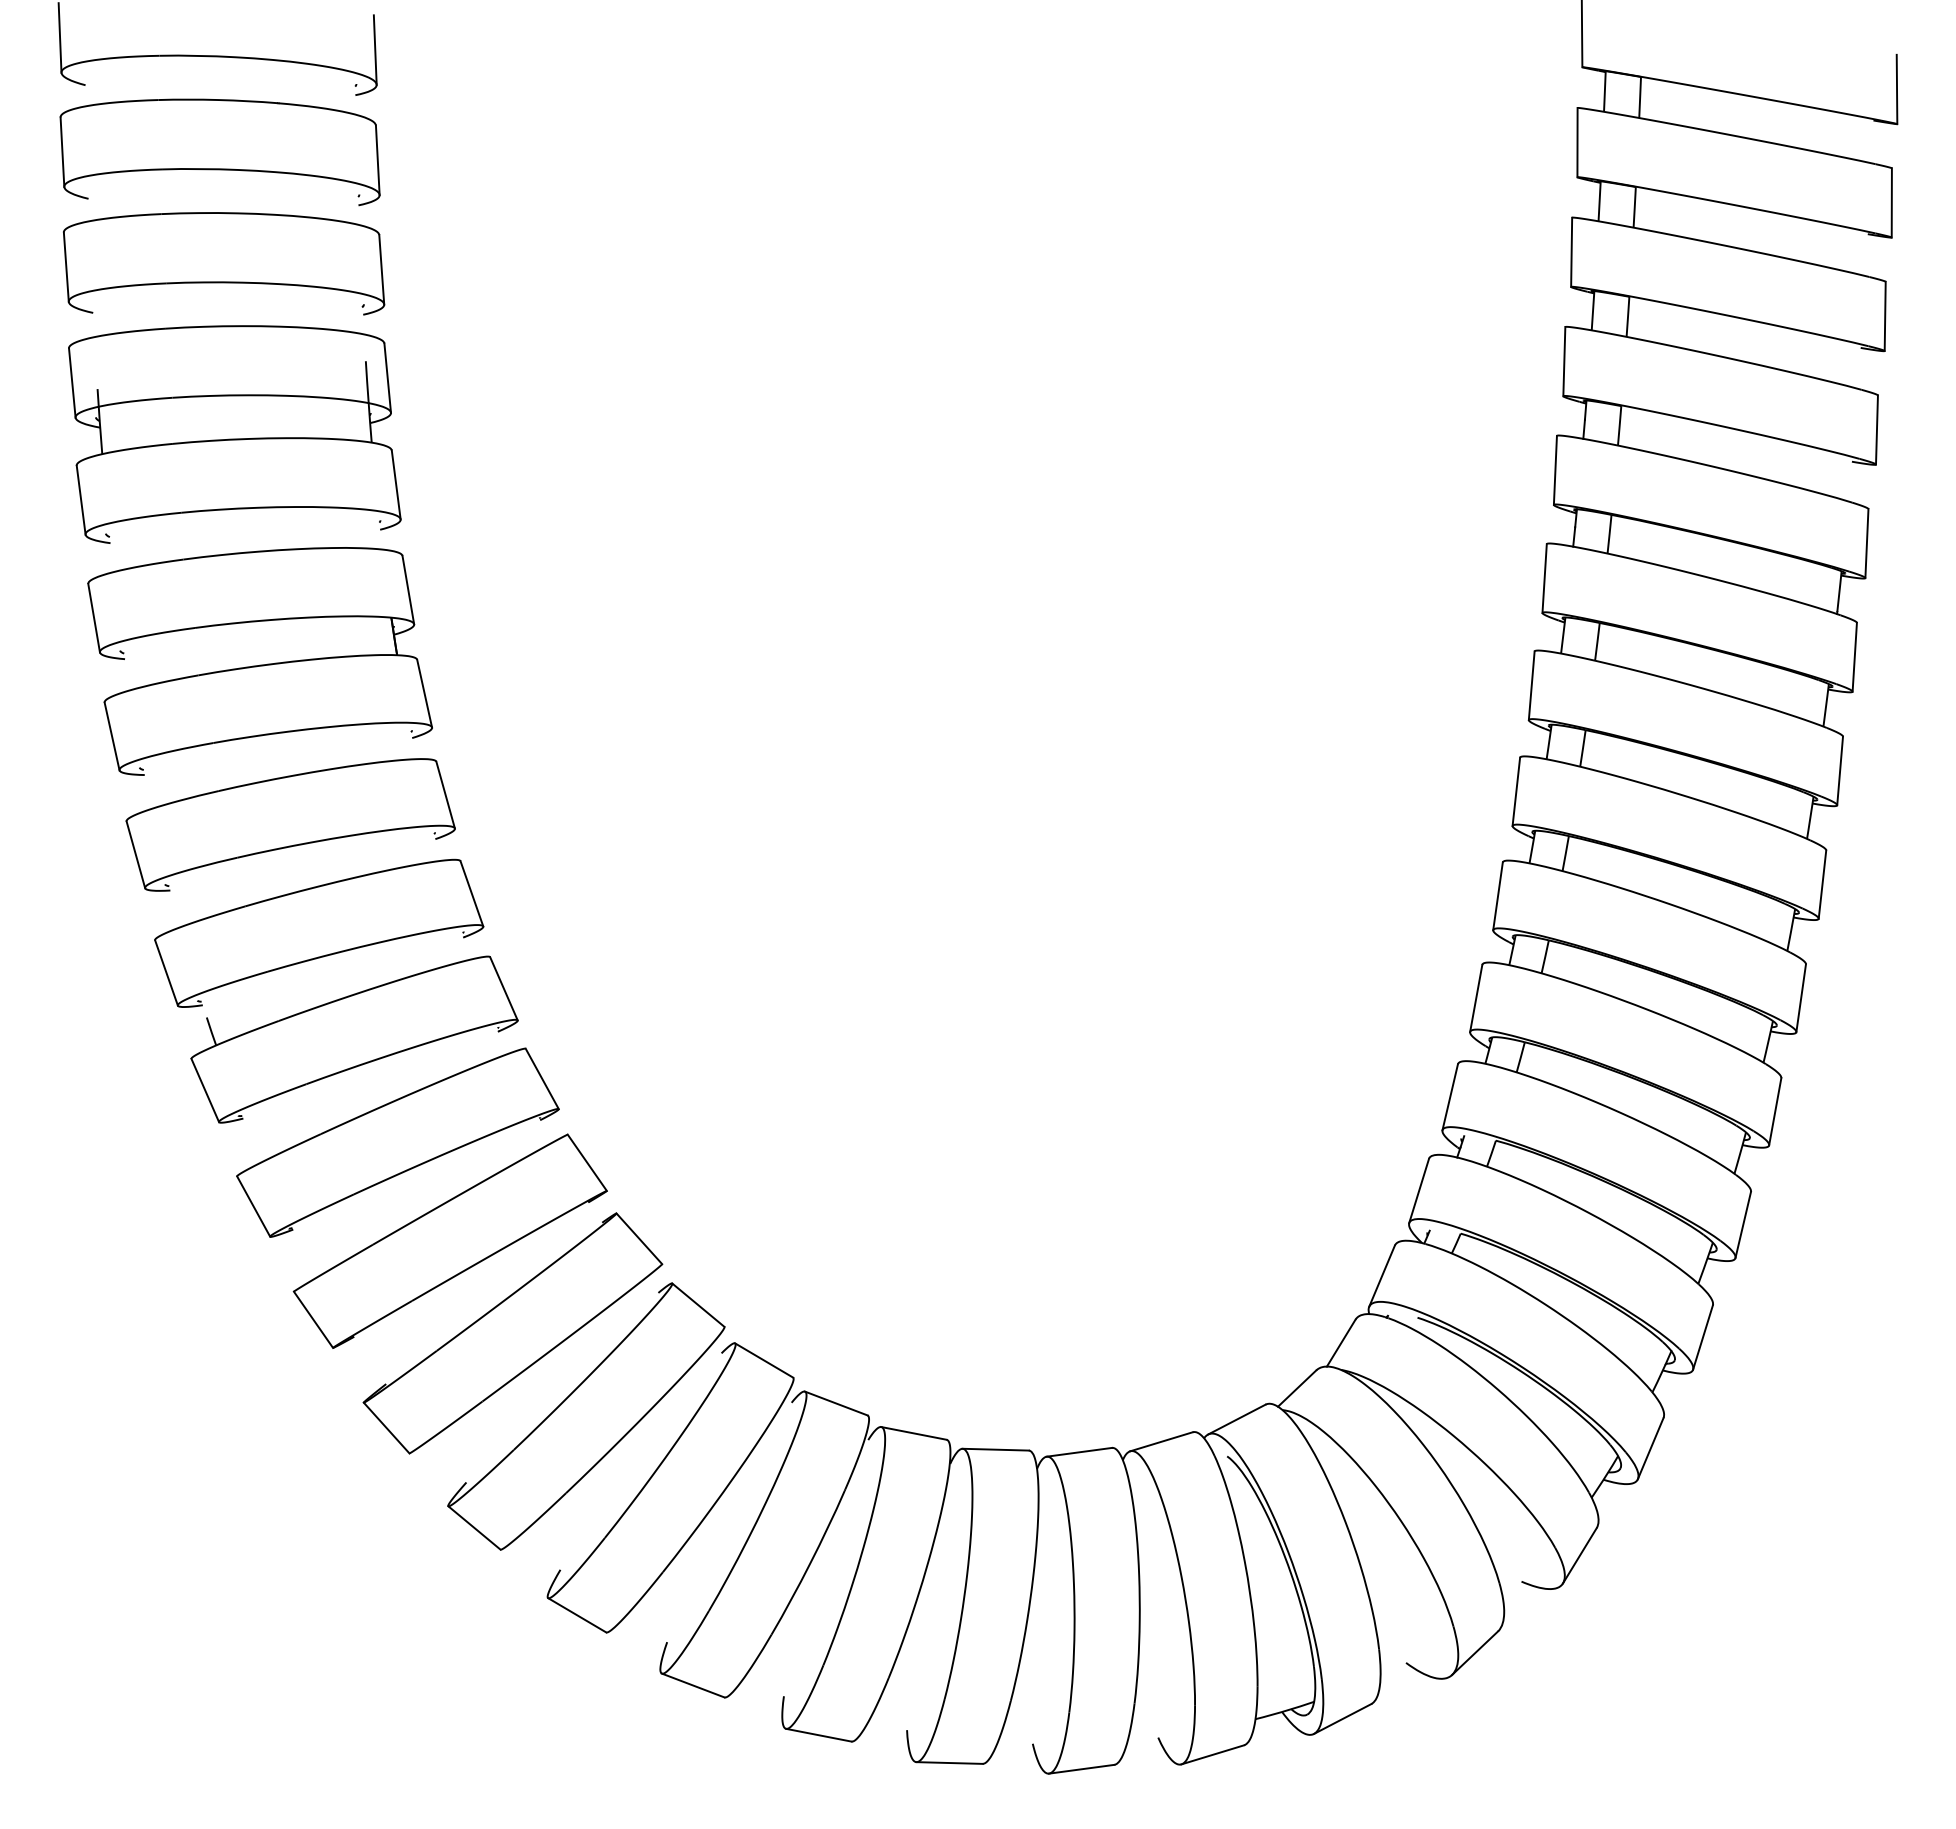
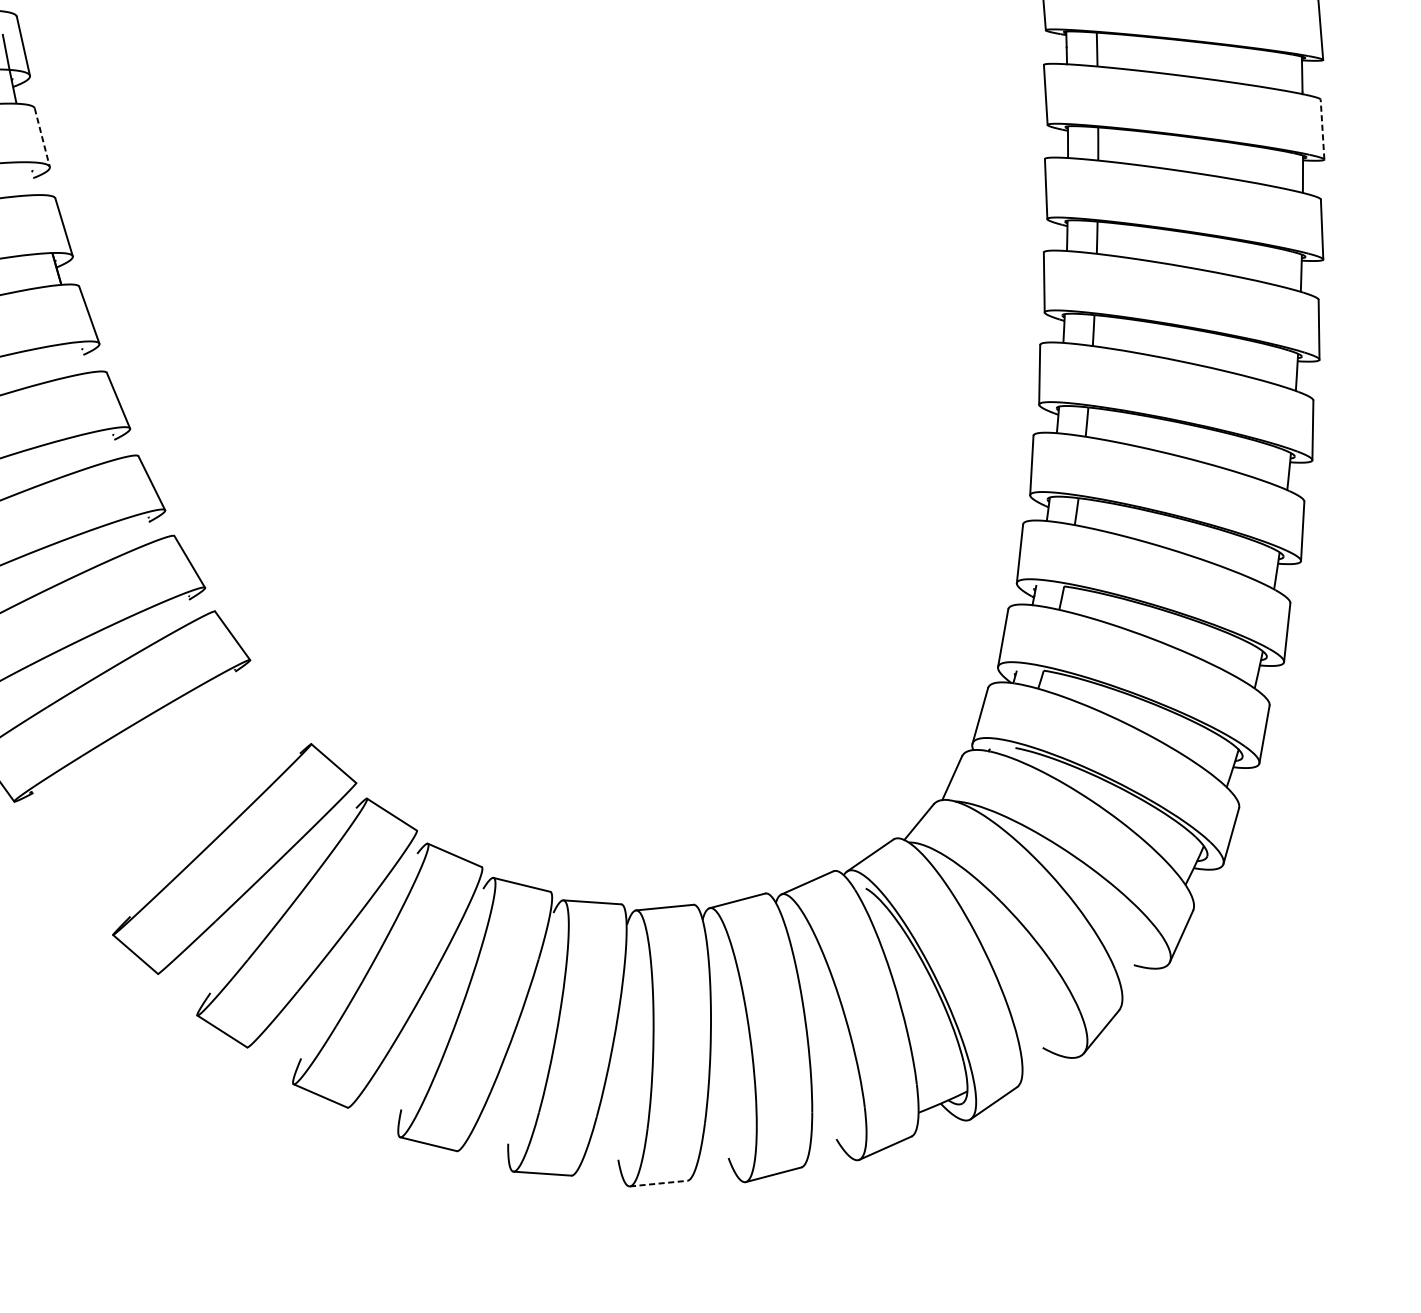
line: (396, 484) -> (42, 137), solid -> dashed
line: (1854, 656) -> (1322, 128), solid -> dashed
part: (449, 1240) -> (169, 785), removed
line: (950, 1763) -> (659, 1183), solid -> dashed

